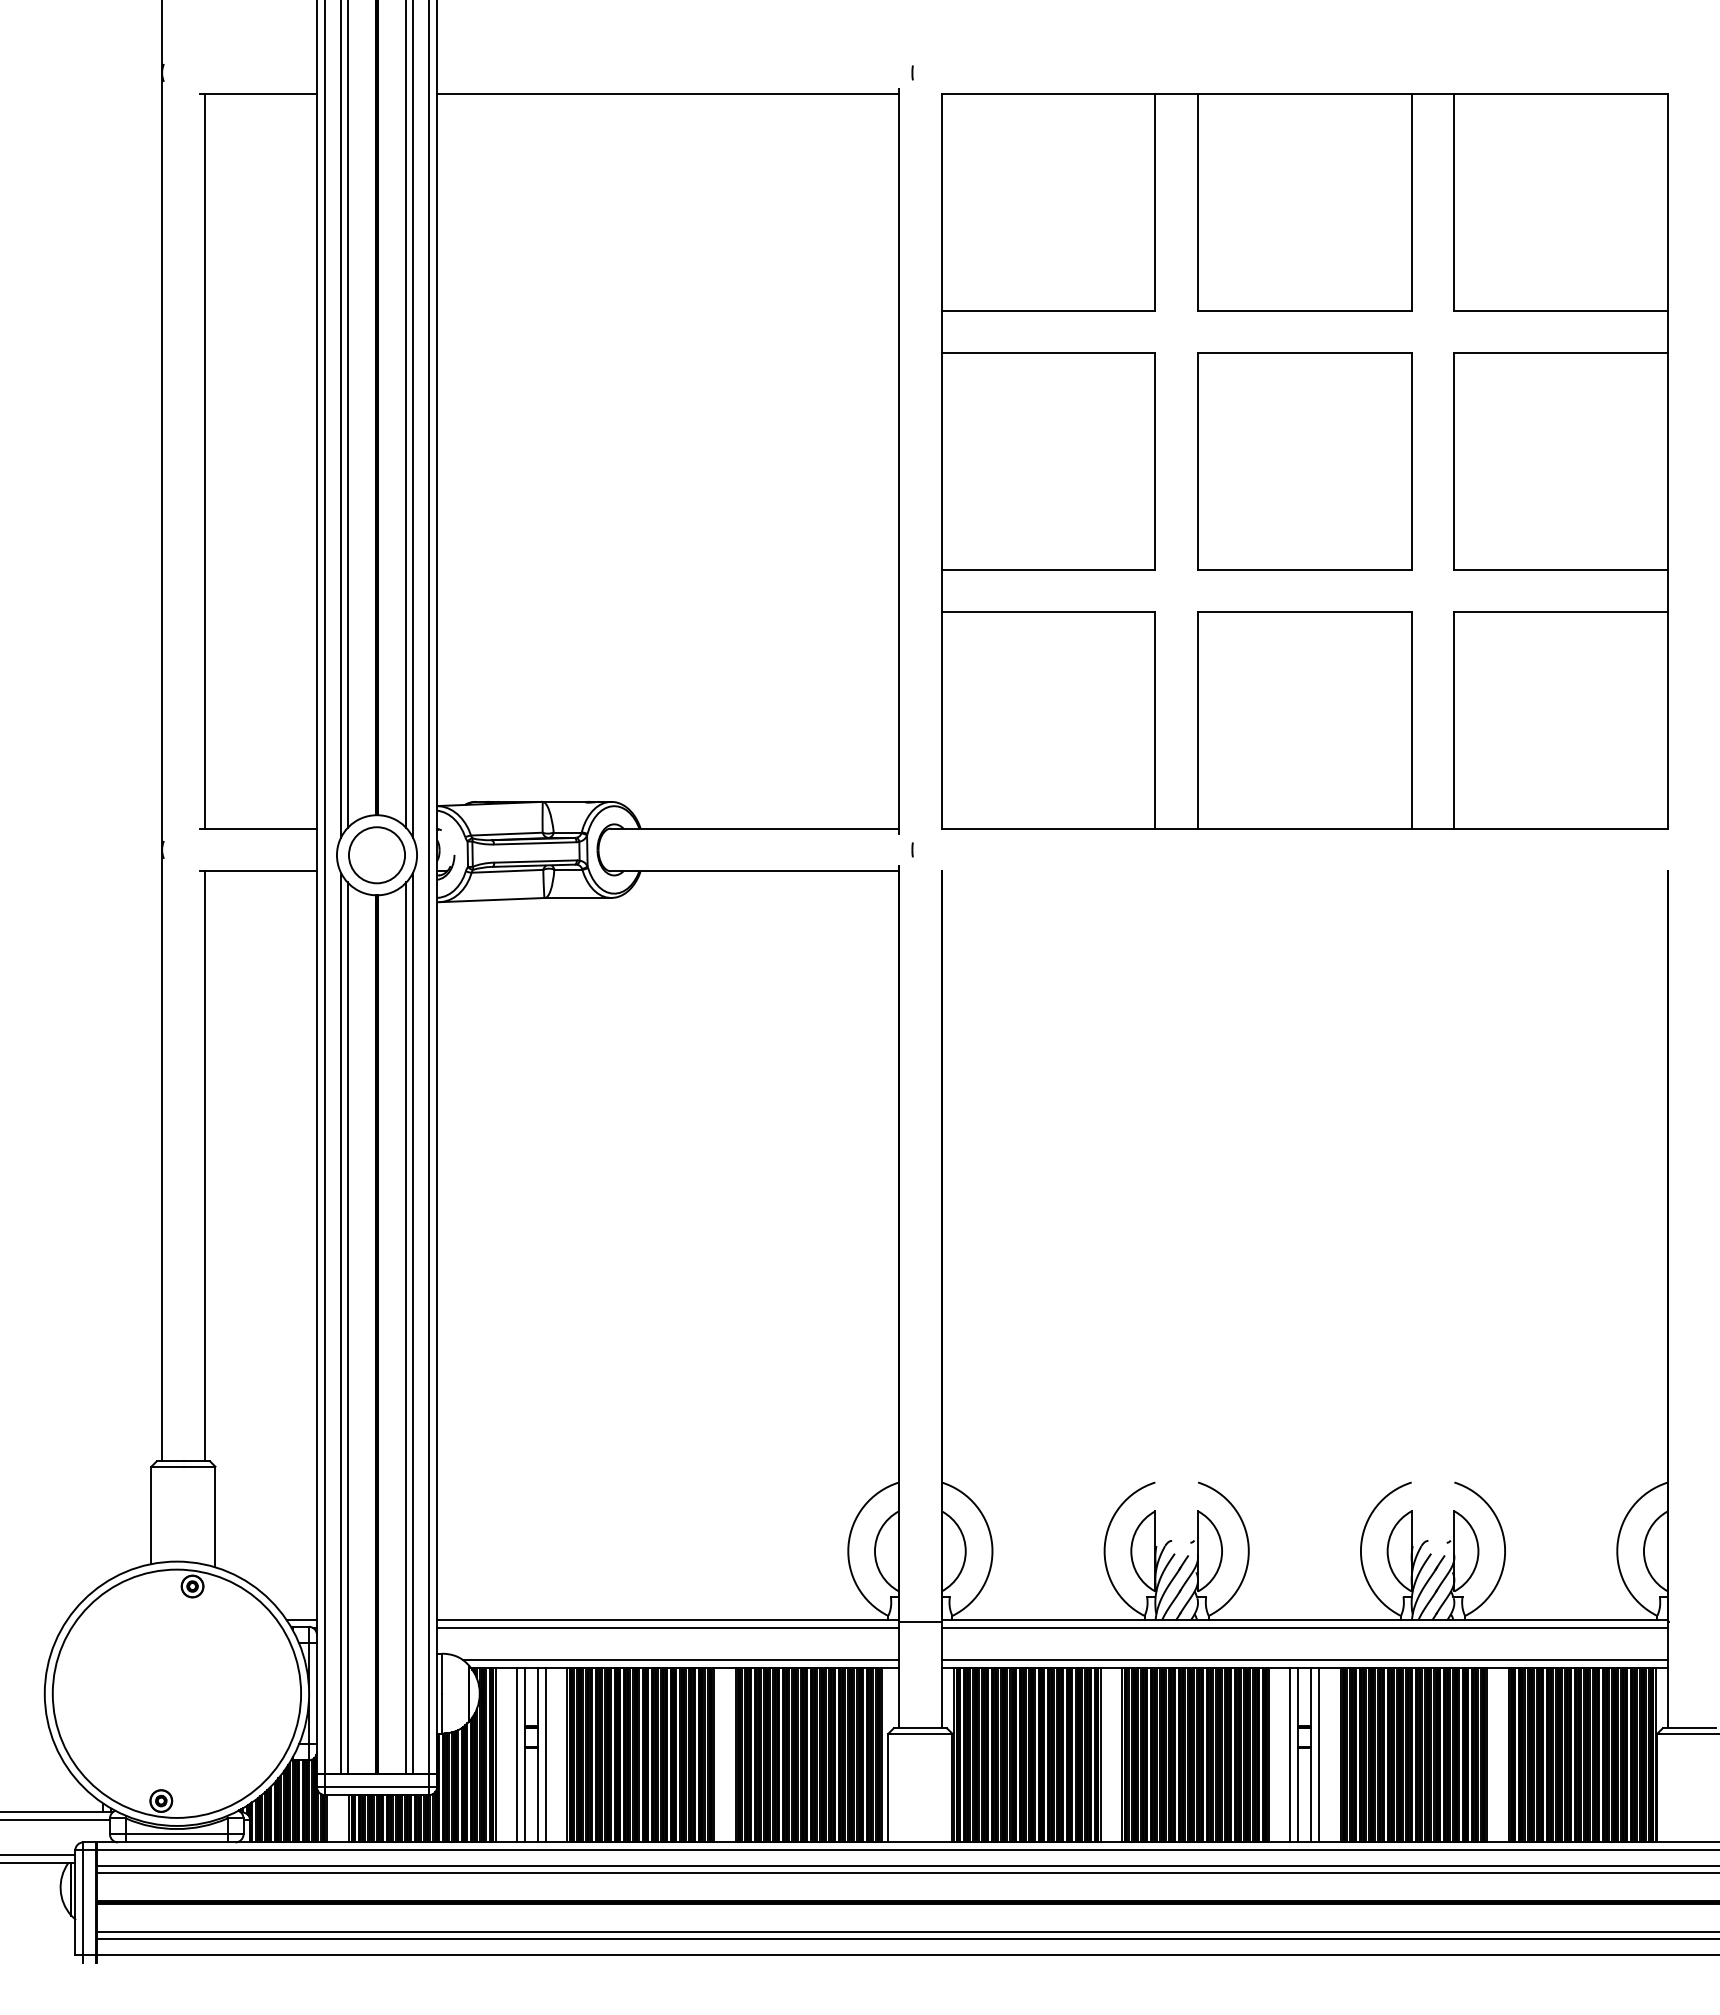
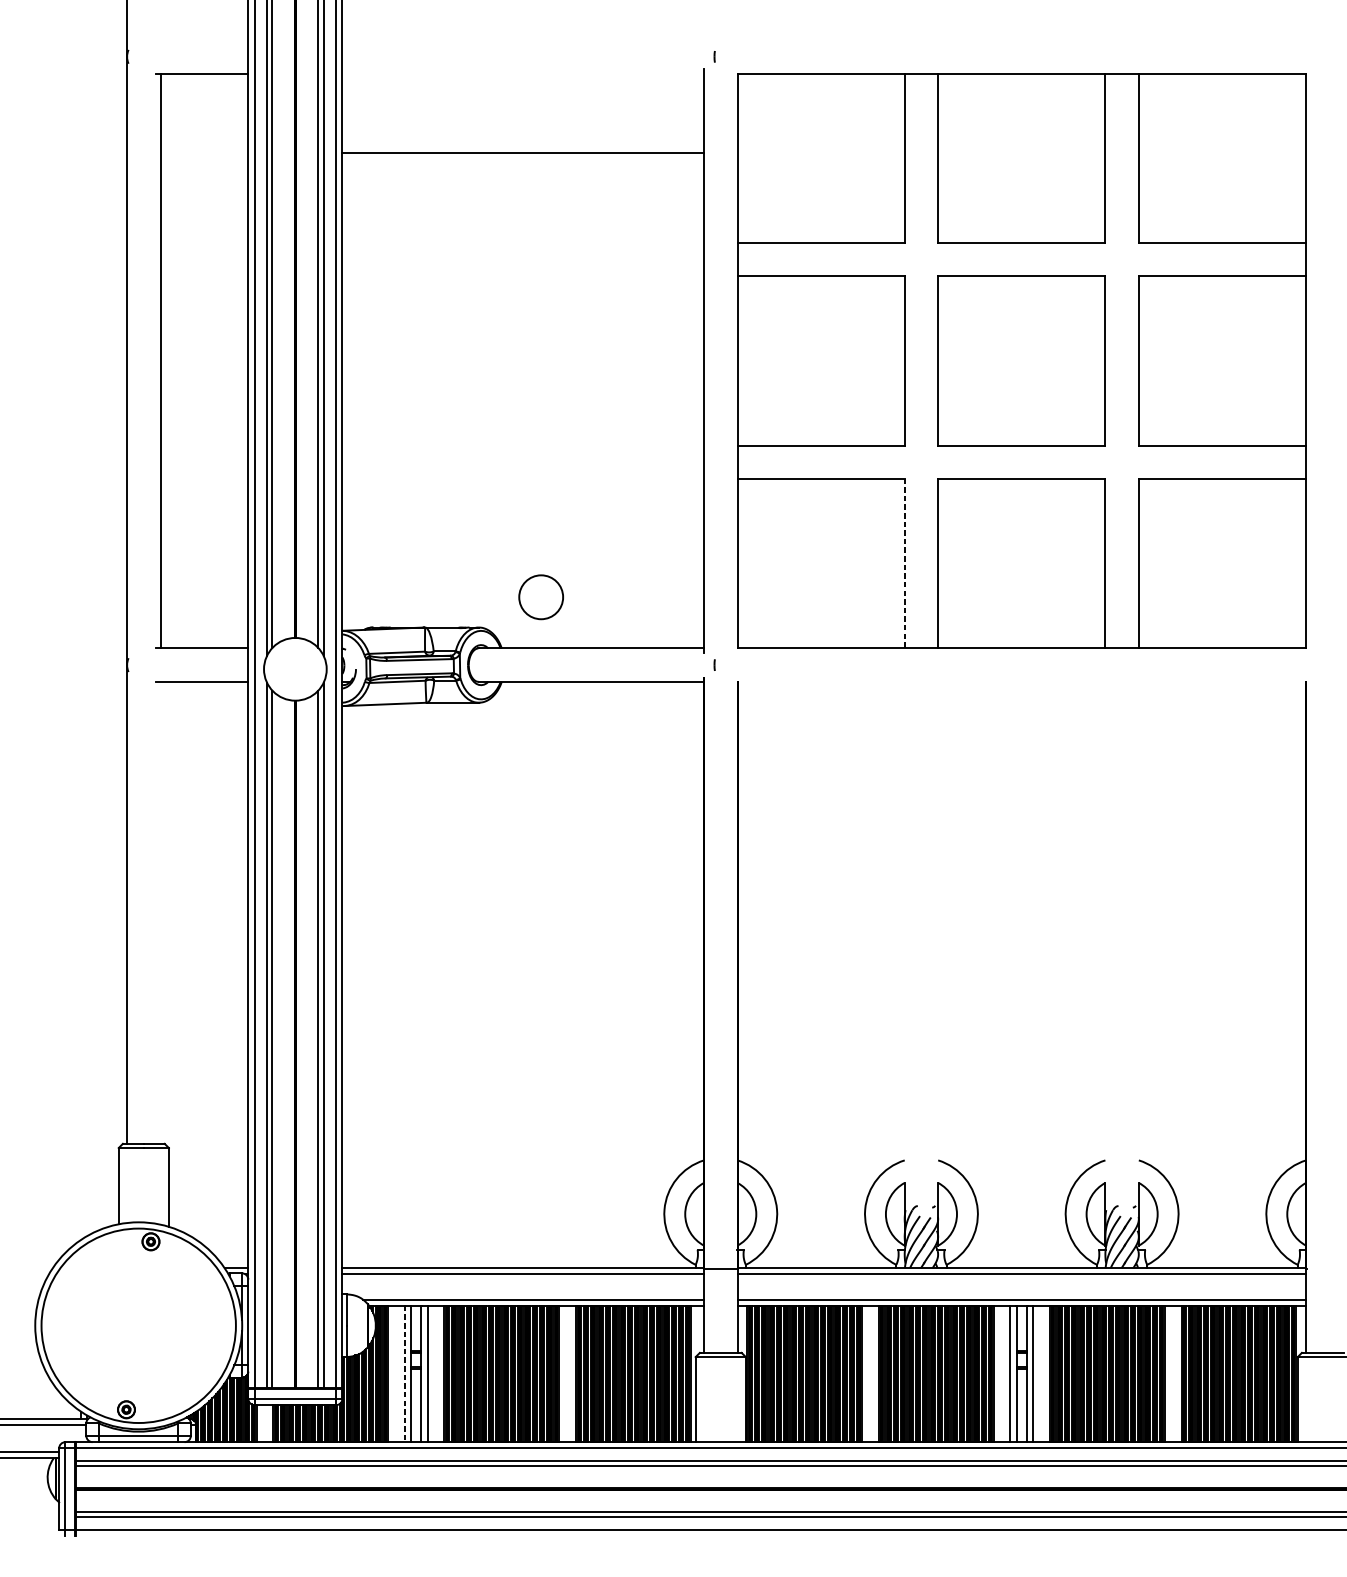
line: (668, 94) -> (523, 152), moved
line: (1155, 720) -> (904, 563), solid -> dashed
circle: (376, 855) -> (540, 597), moved
line: (204, 1166) -> (160, 912), removed
line: (517, 1755) -> (405, 1374), solid -> dashed

